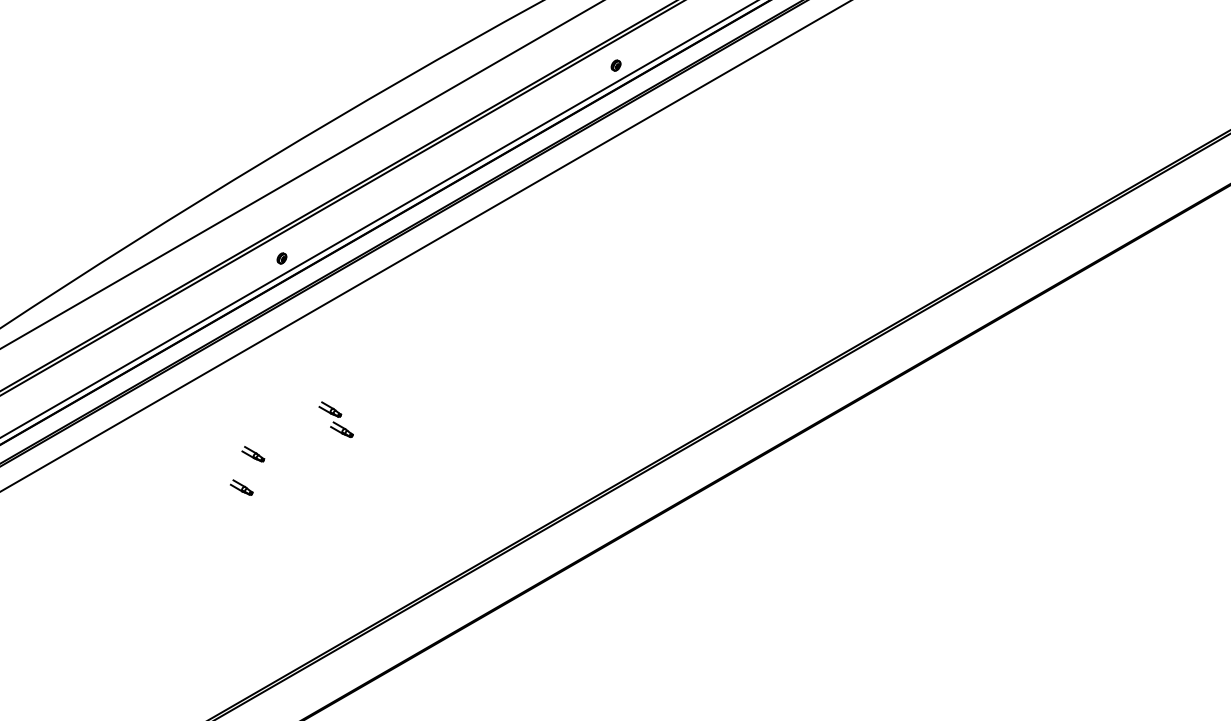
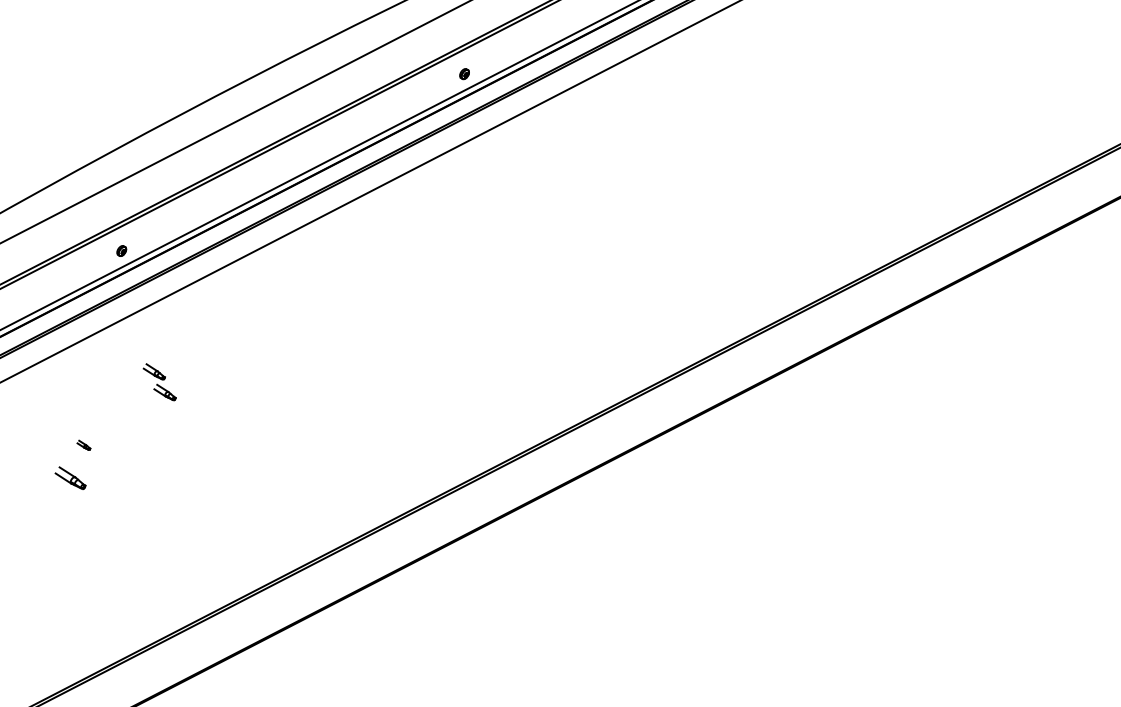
part: (335, 419) -> (159, 381), moved
part: (253, 454) -> (84, 445), size x0.6
part: (241, 487) -> (70, 477), size x1.4

